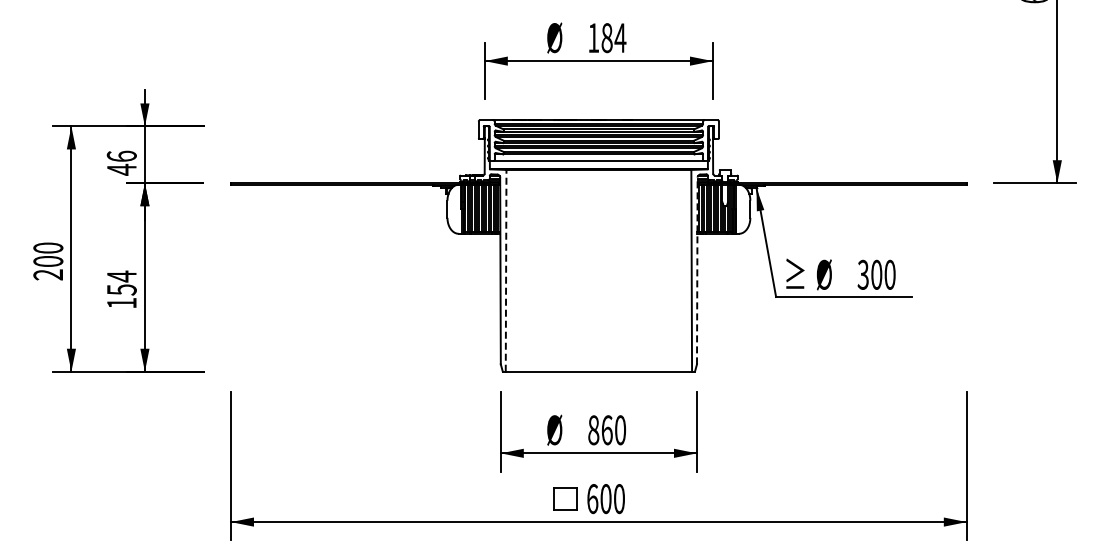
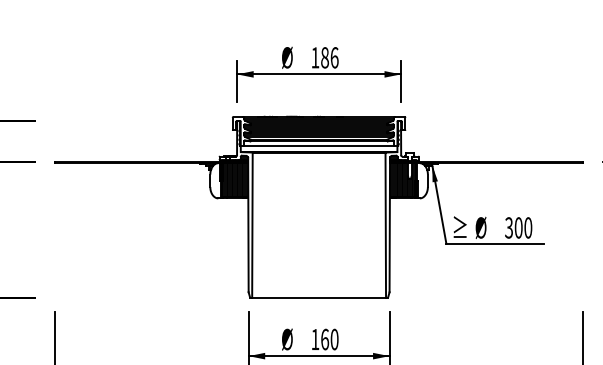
text: (620, 38) -> (334, 58), 184 -> 186
line: (506, 270) -> (252, 224), dashed -> solid
line: (697, 270) -> (389, 224), dashed -> solid
text: (593, 430) -> (315, 339), 860 -> 160

